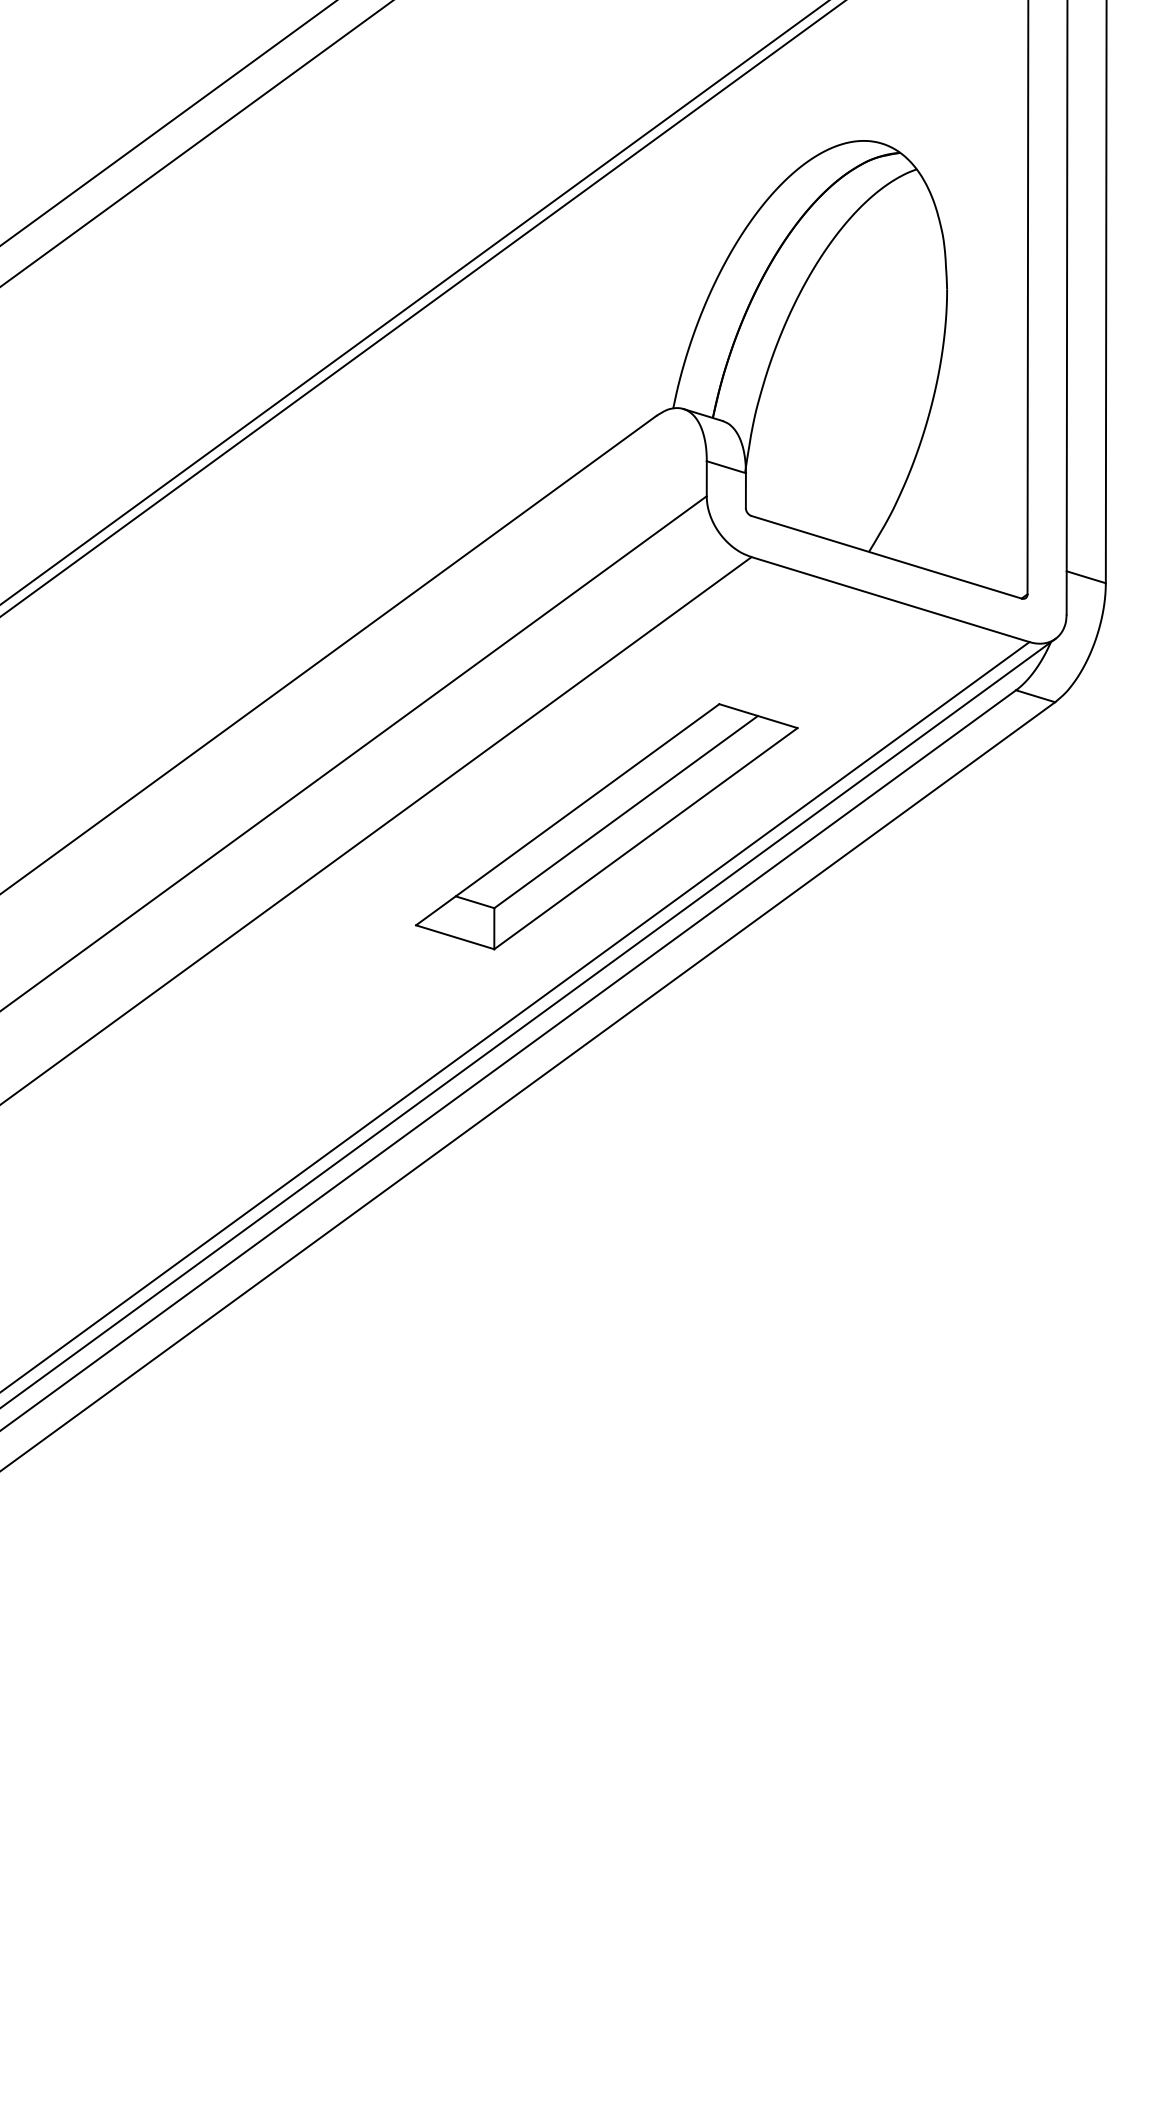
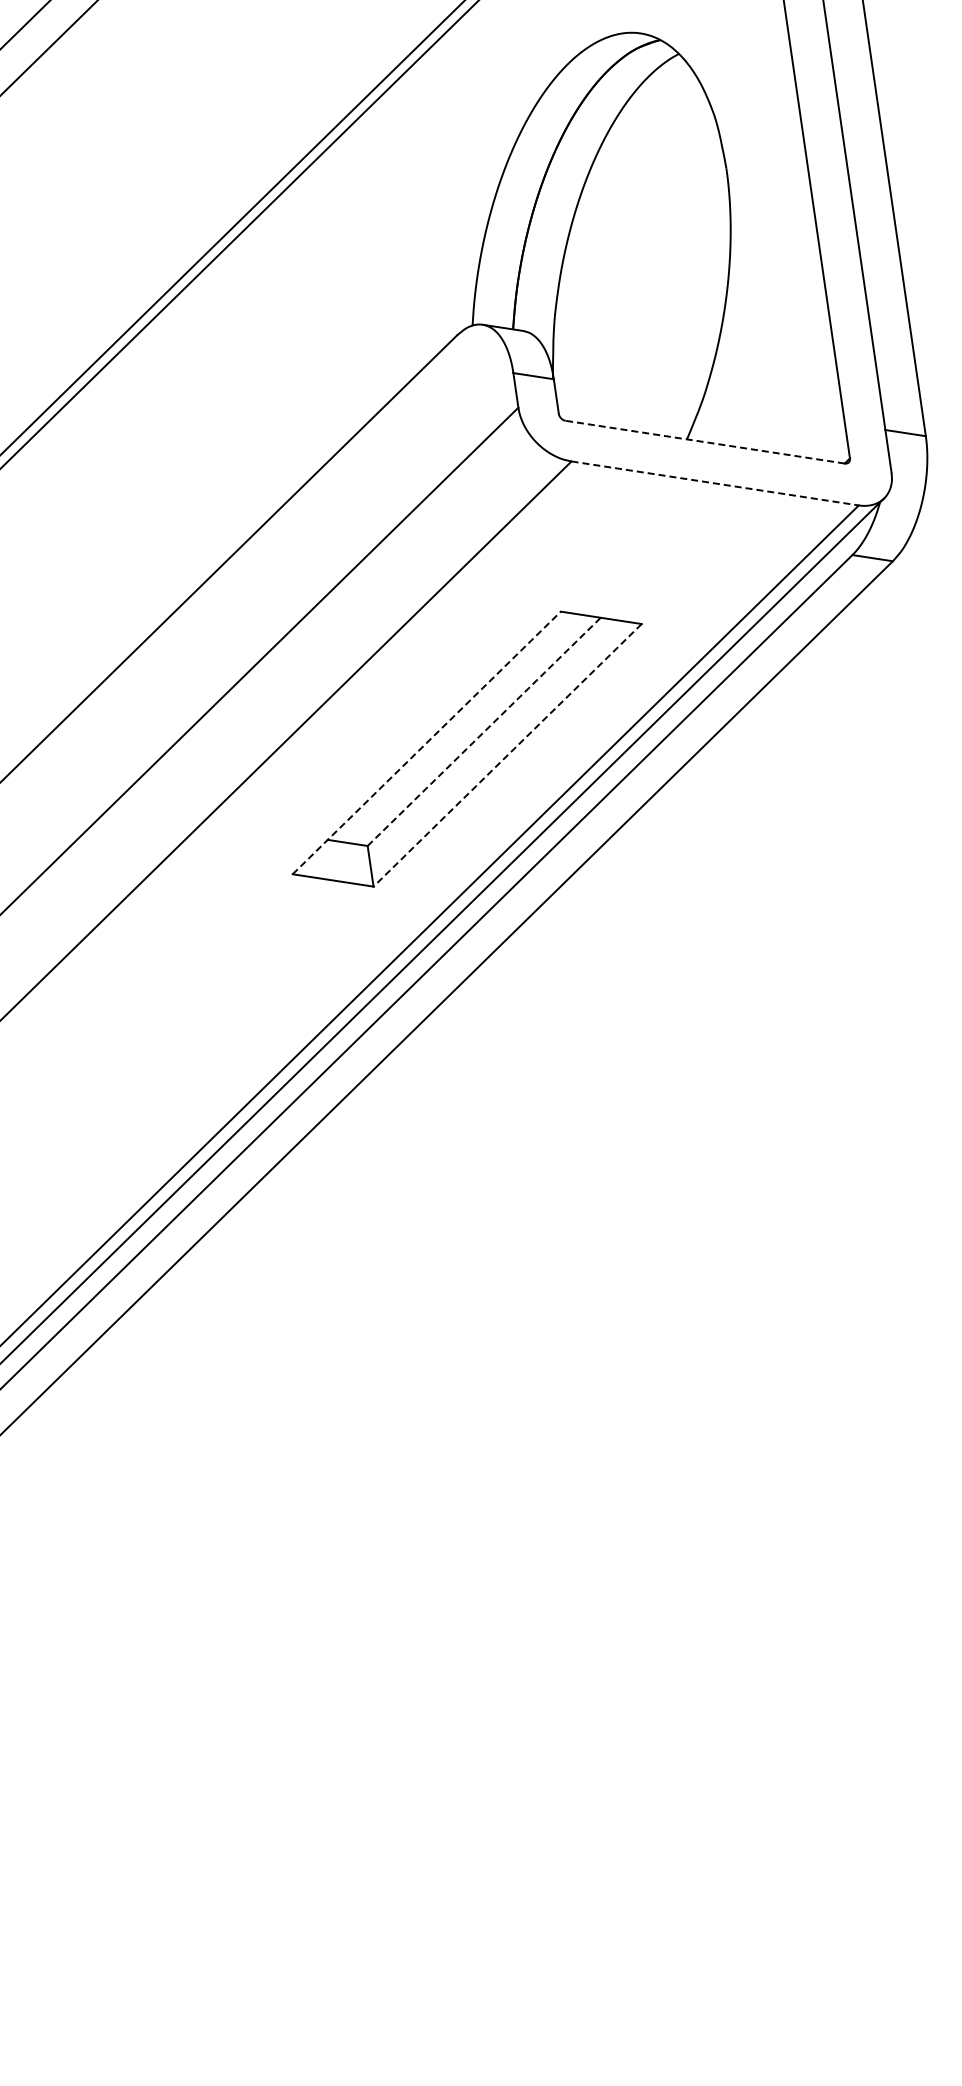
line: (886, 557) -> (705, 442), solid -> dashed
line: (891, 599) -> (716, 483), solid -> dashed
line: (626, 811) -> (484, 731), solid -> dashed
line: (567, 814) -> (426, 742), solid -> dashed
line: (645, 838) -> (507, 755), solid -> dashed

